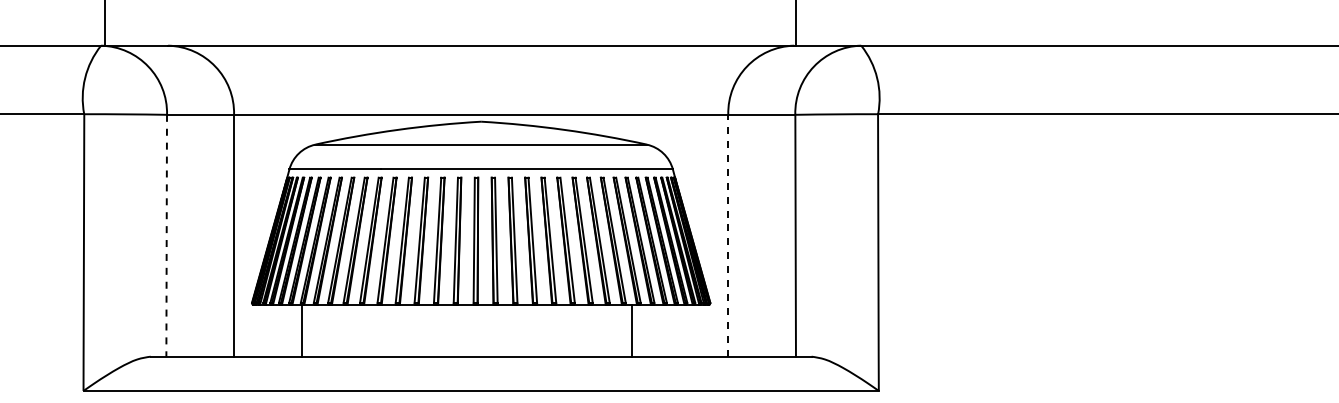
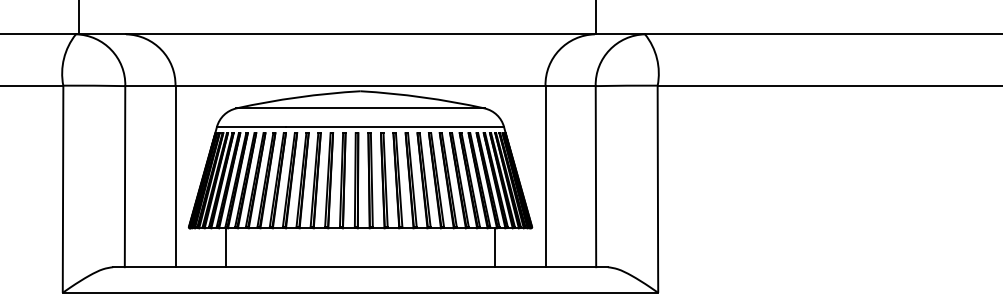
line: (166, 235) -> (124, 176), dashed -> solid
line: (728, 235) -> (545, 176), dashed -> solid
line: (631, 330) -> (494, 247), moved

